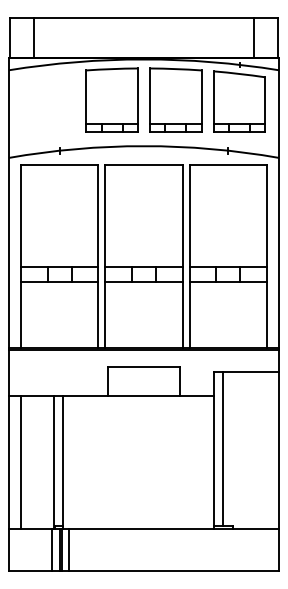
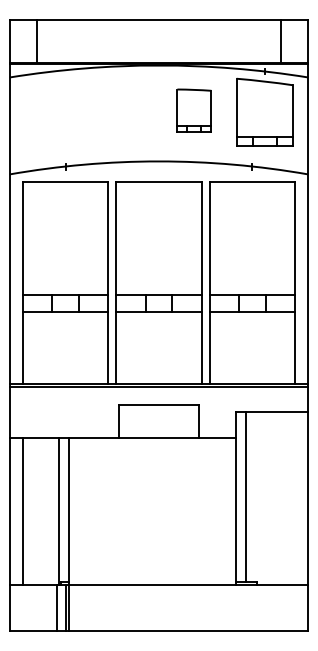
part: (111, 100) -> (123, 110), removed
part: (176, 100) -> (194, 110), size x0.6
line: (68, 549) -> (75, 607), removed

